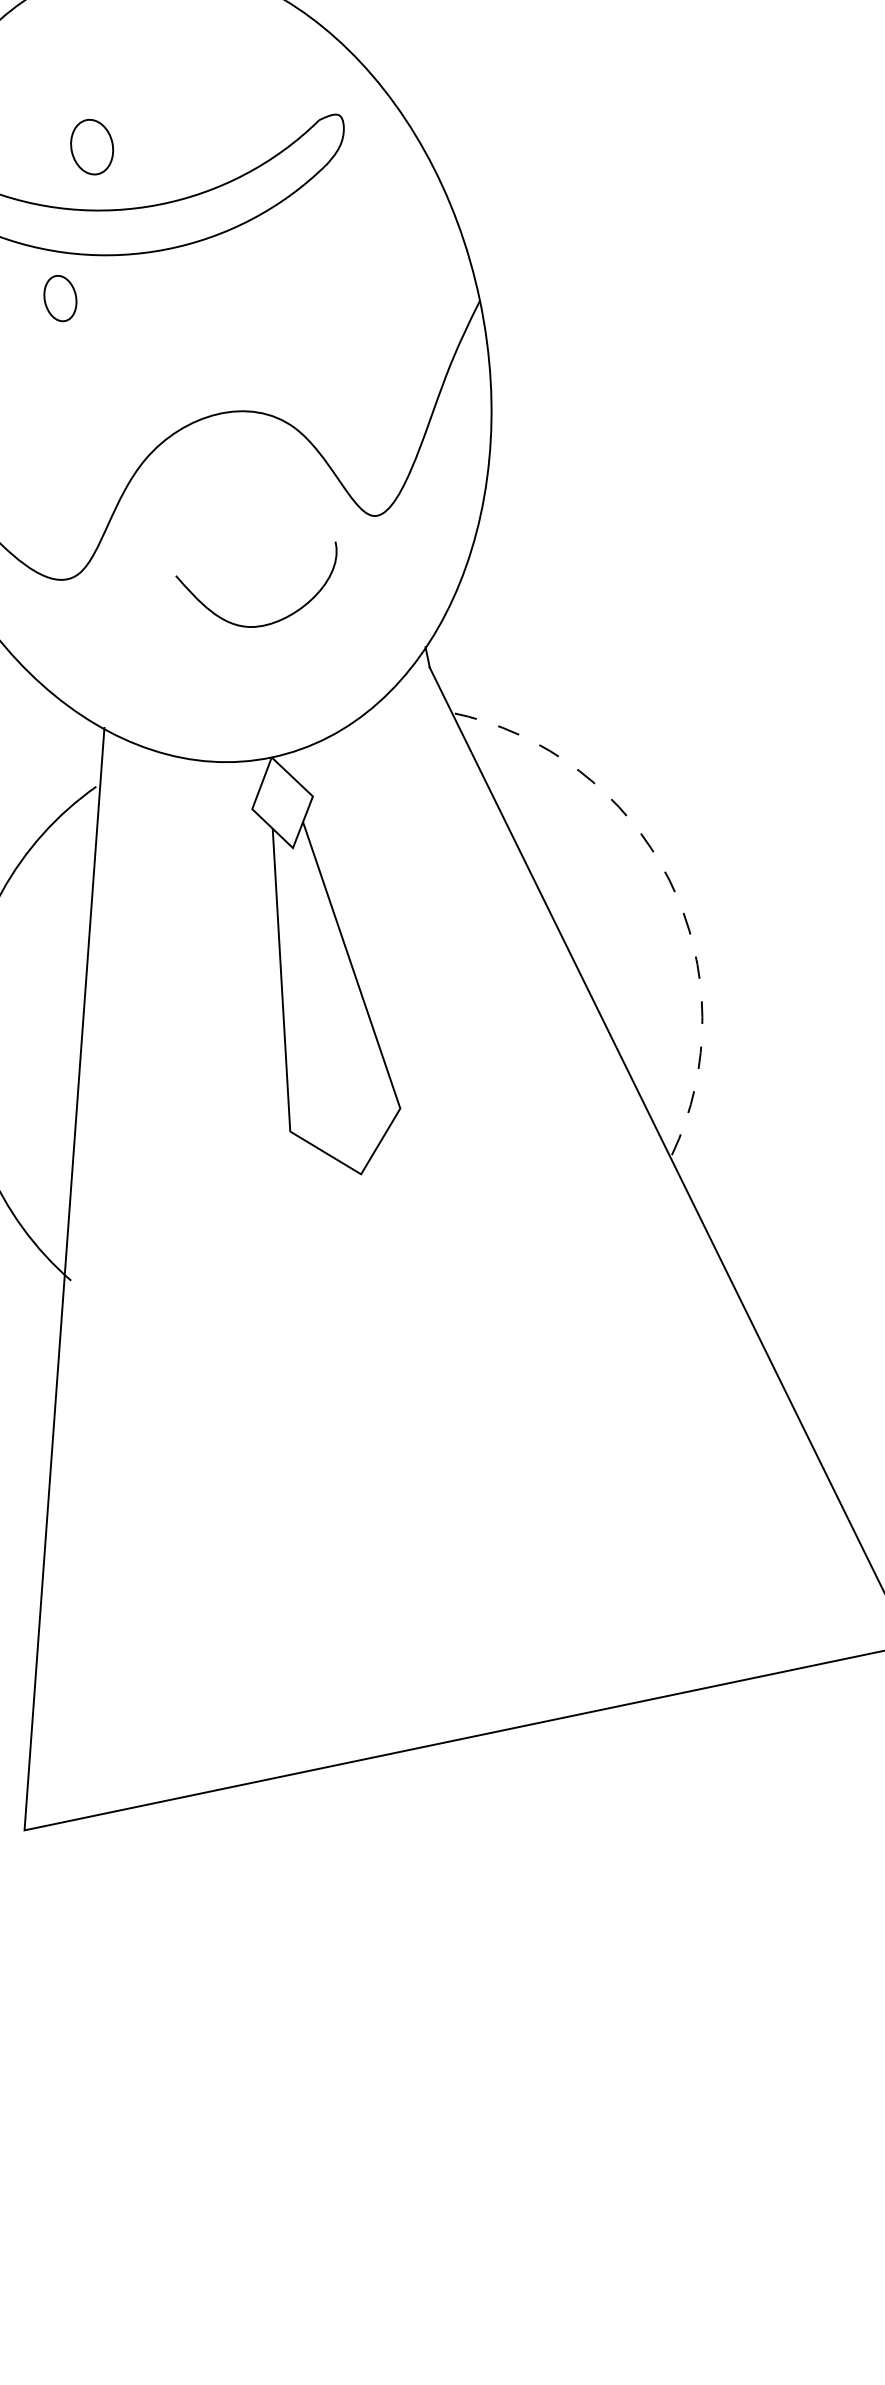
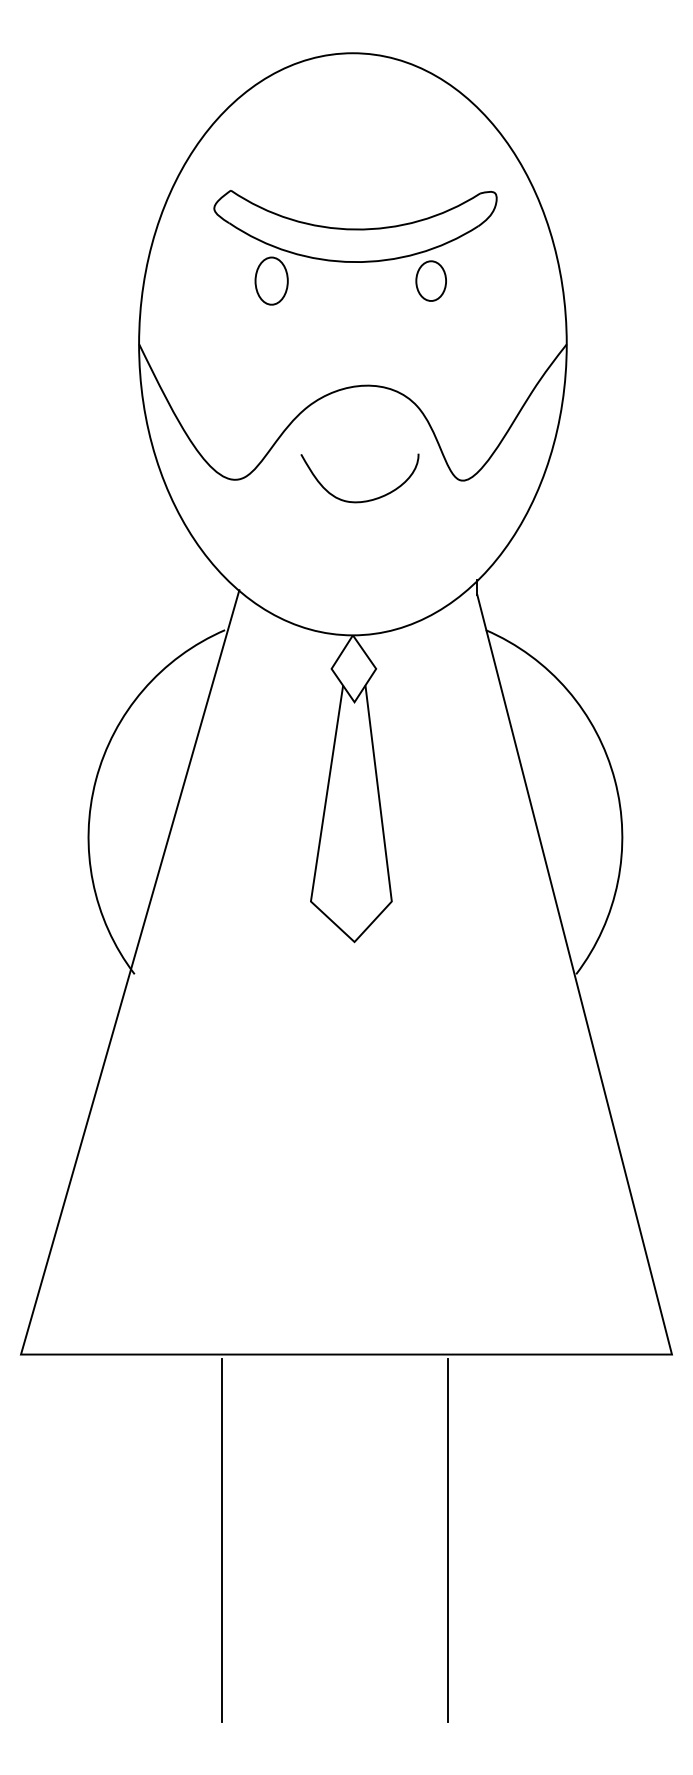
part: (90, 146) -> (430, 280), moved
part: (60, 297) -> (271, 280), size x1.43
curve: (273, 620) -> (363, 500), moved
arc: (668, 880) -> (614, 780), dashed -> solid
line: (657, 1962) -> (447, 1540), added
line: (350, 2026) -> (221, 1540), added

